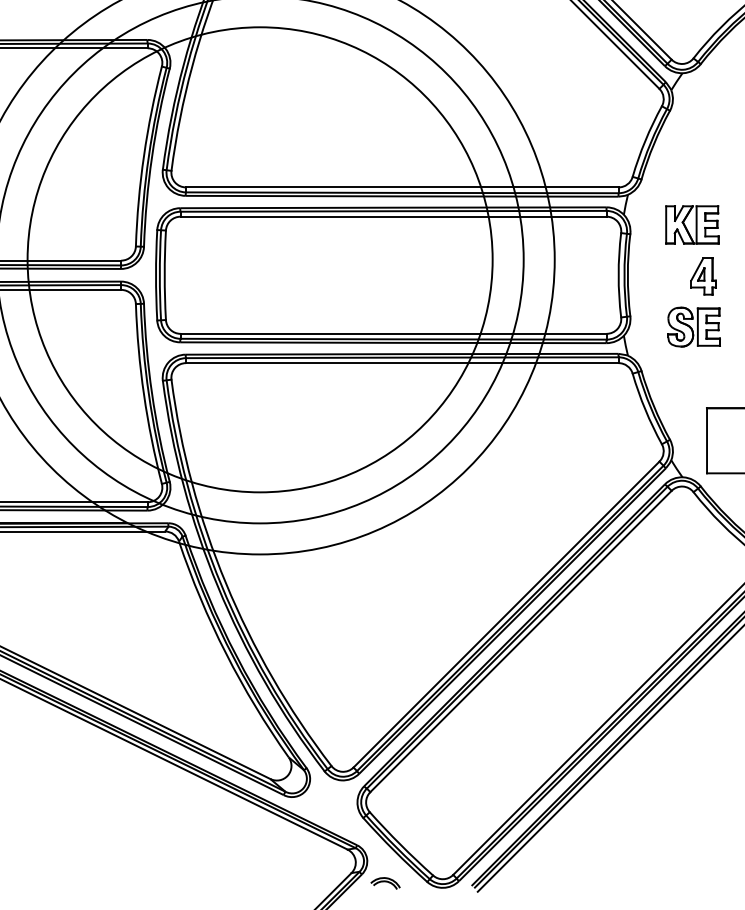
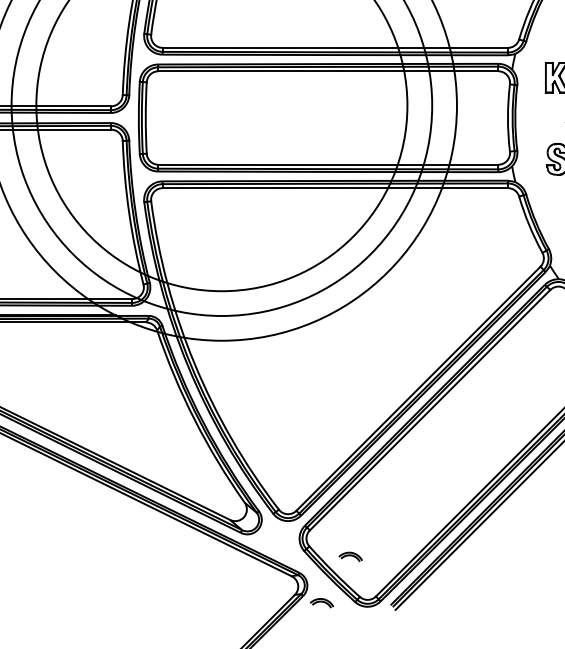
part: (421, 825) -> (350, 557), added

